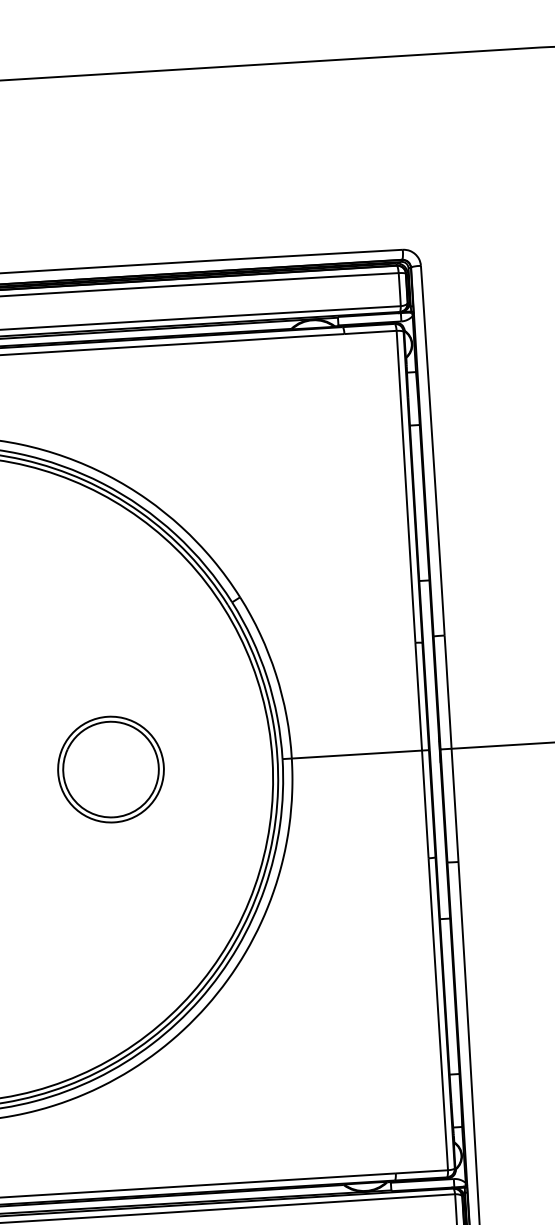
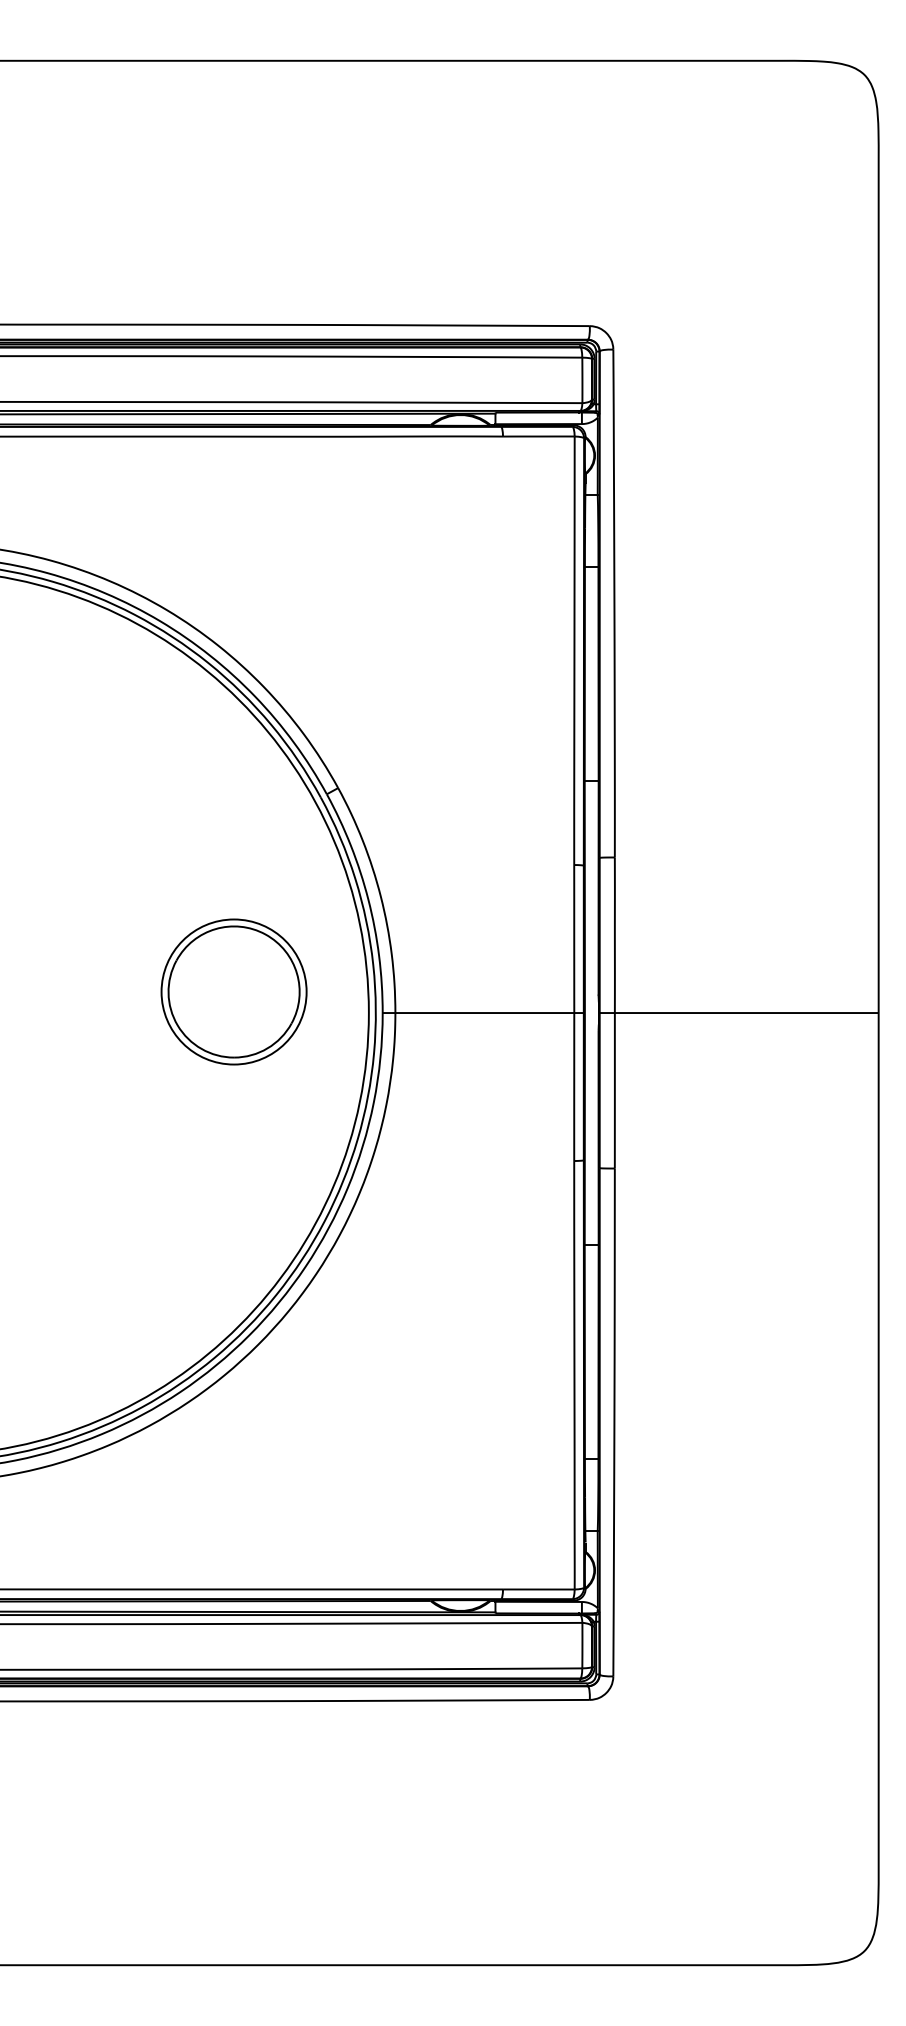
part: (110, 769) -> (233, 991), moved

